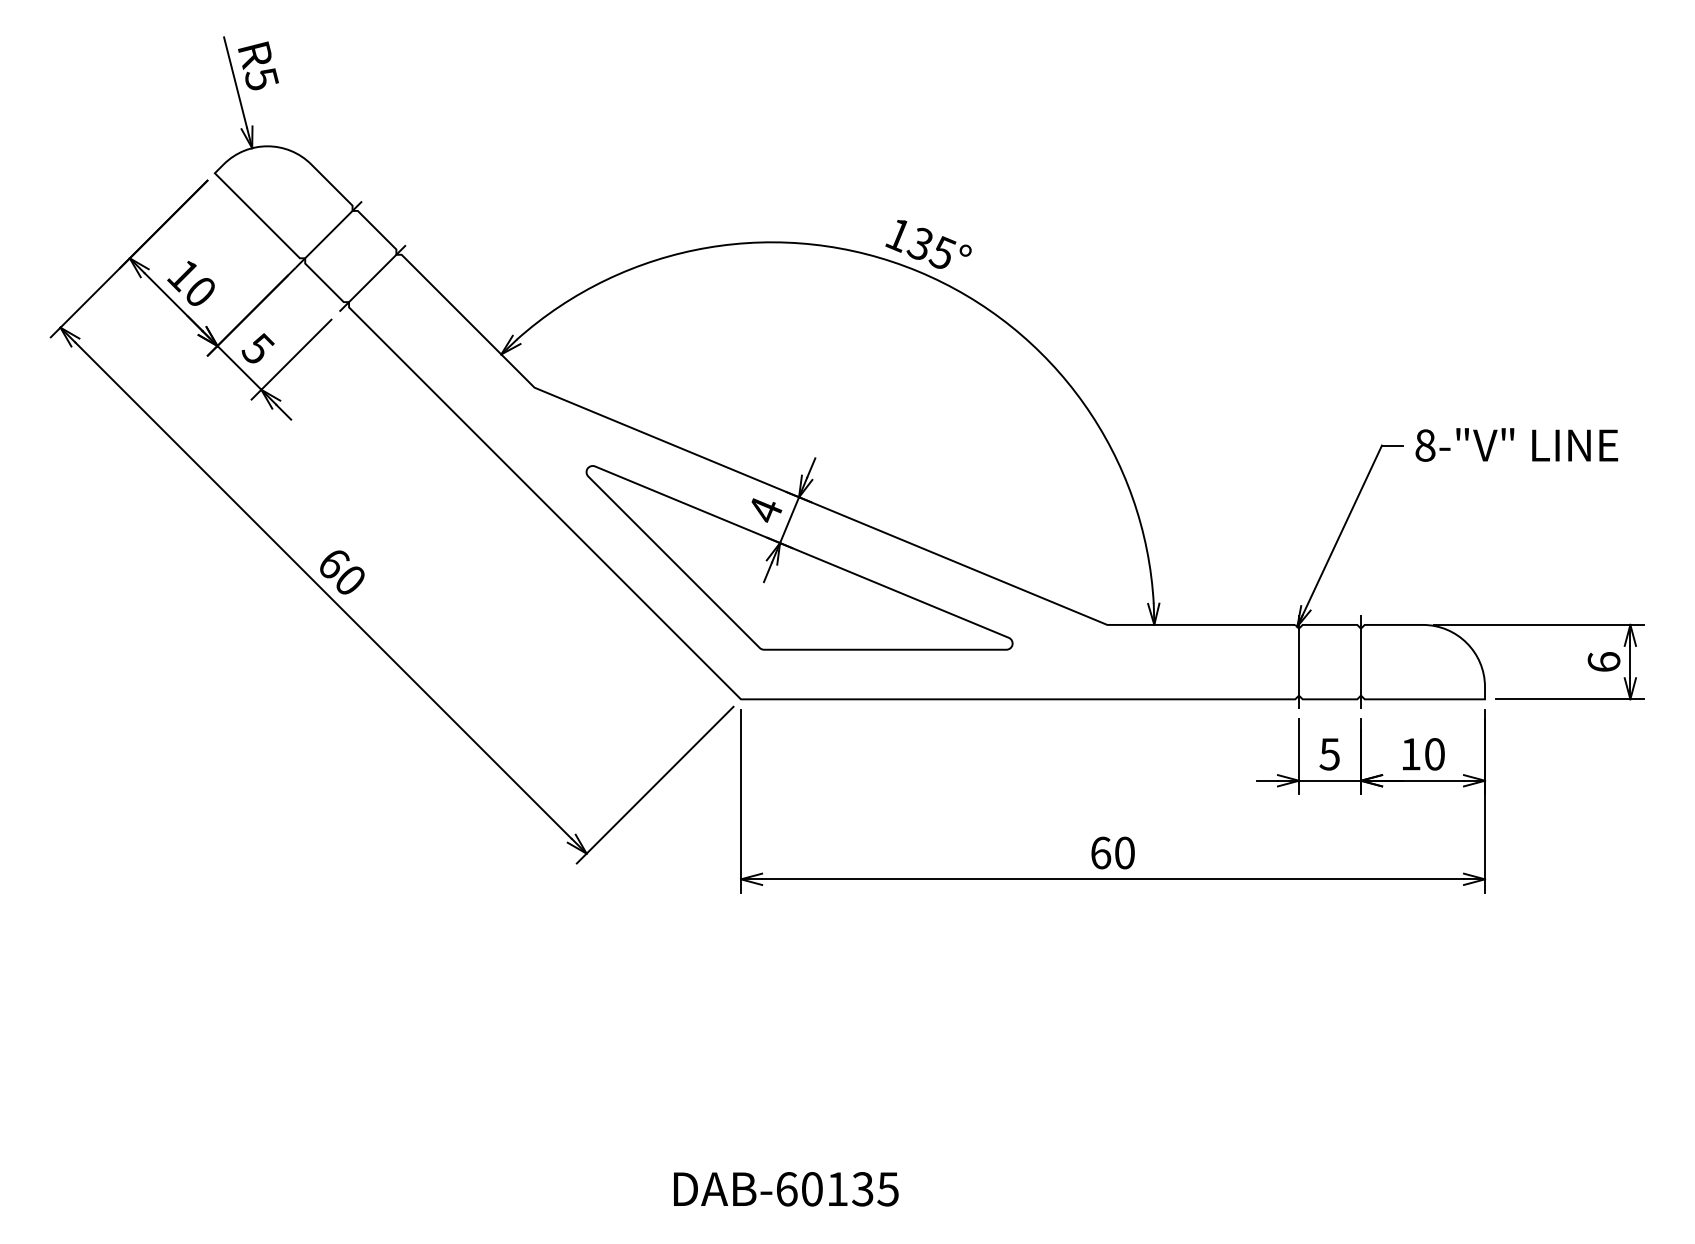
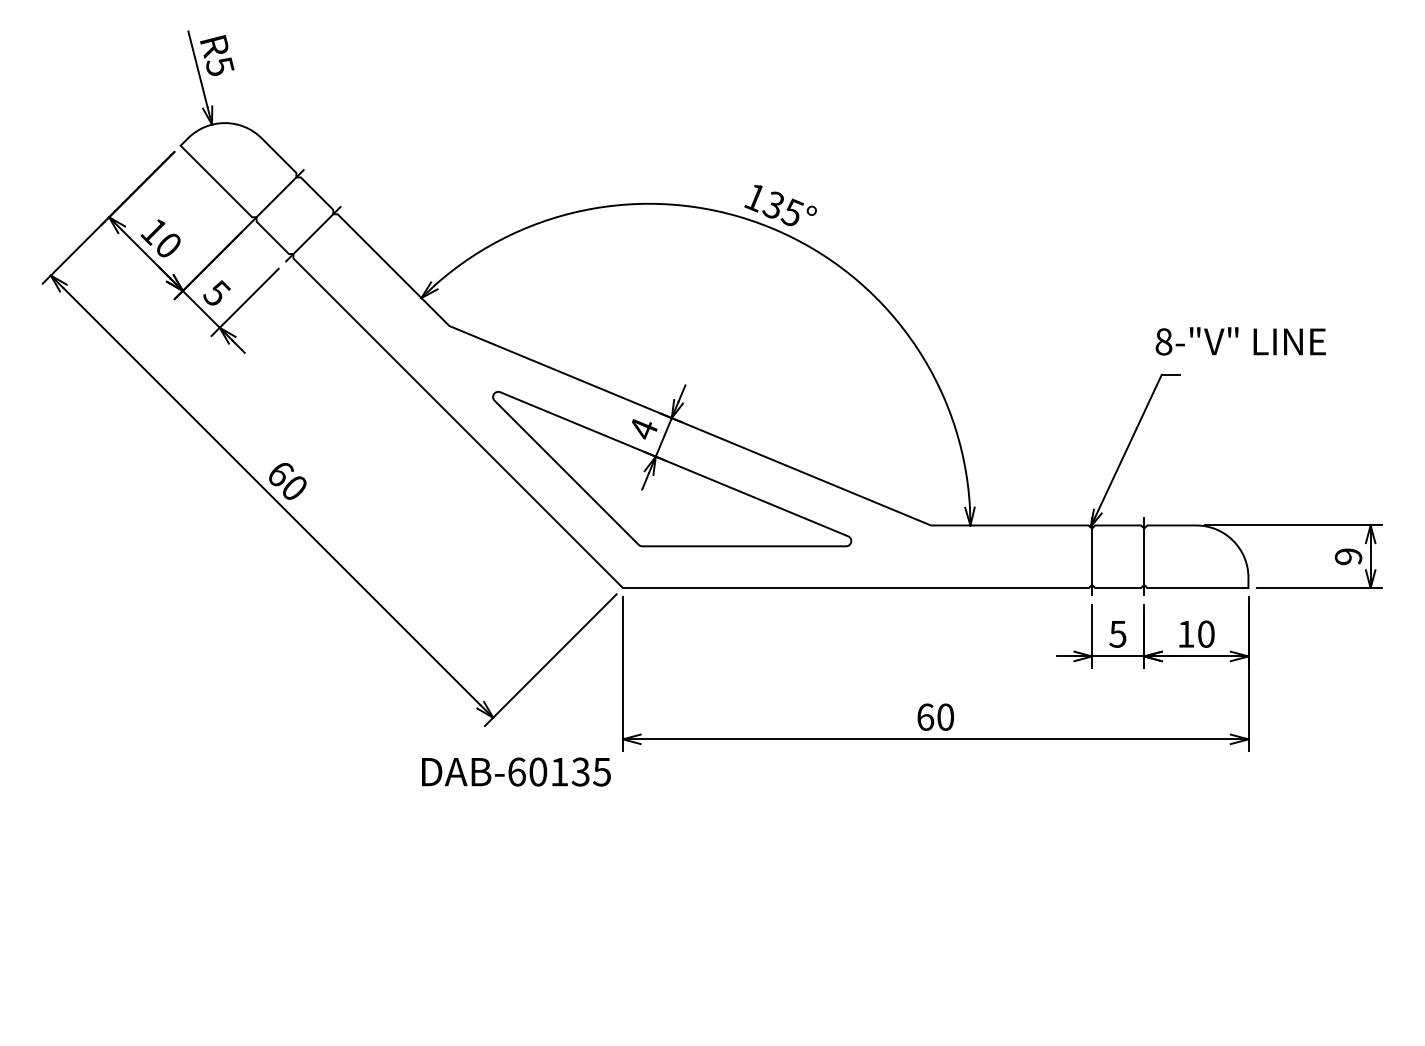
text: (1516, 444) -> (1240, 340), moved
text: (1603, 662) -> (1348, 557), 6 -> 9
text: (786, 1189) -> (516, 772), moved

